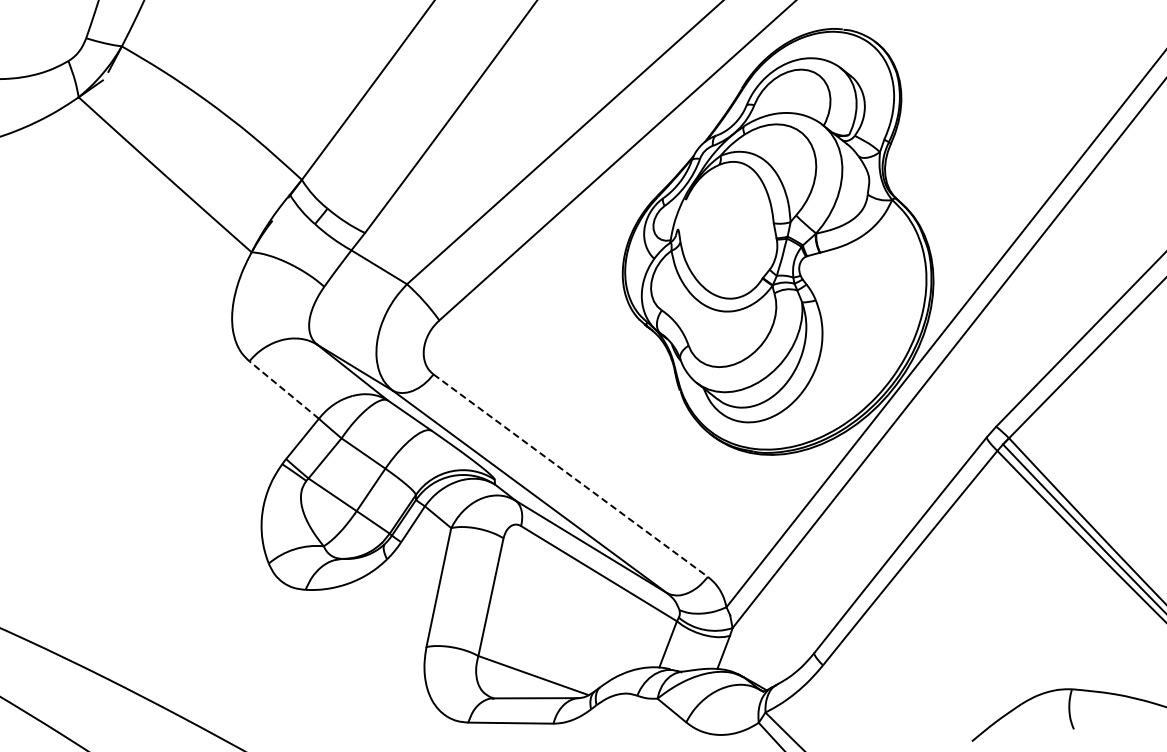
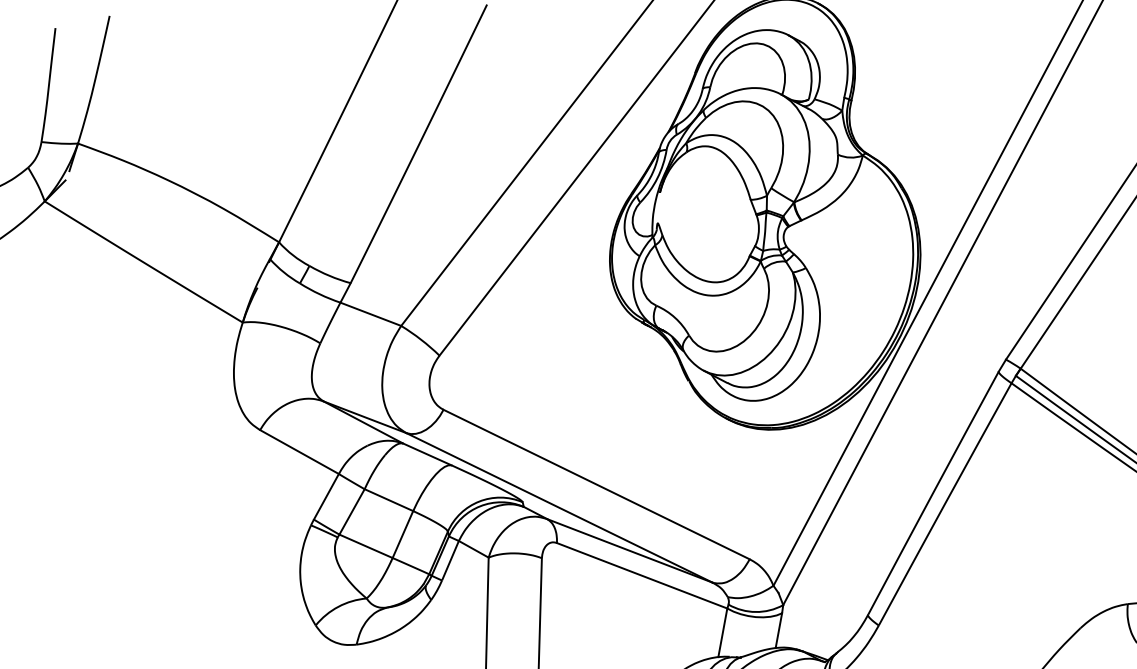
line: (283, 389) -> (298, 451), dashed -> solid
line: (571, 475) -> (597, 484), dashed -> solid

